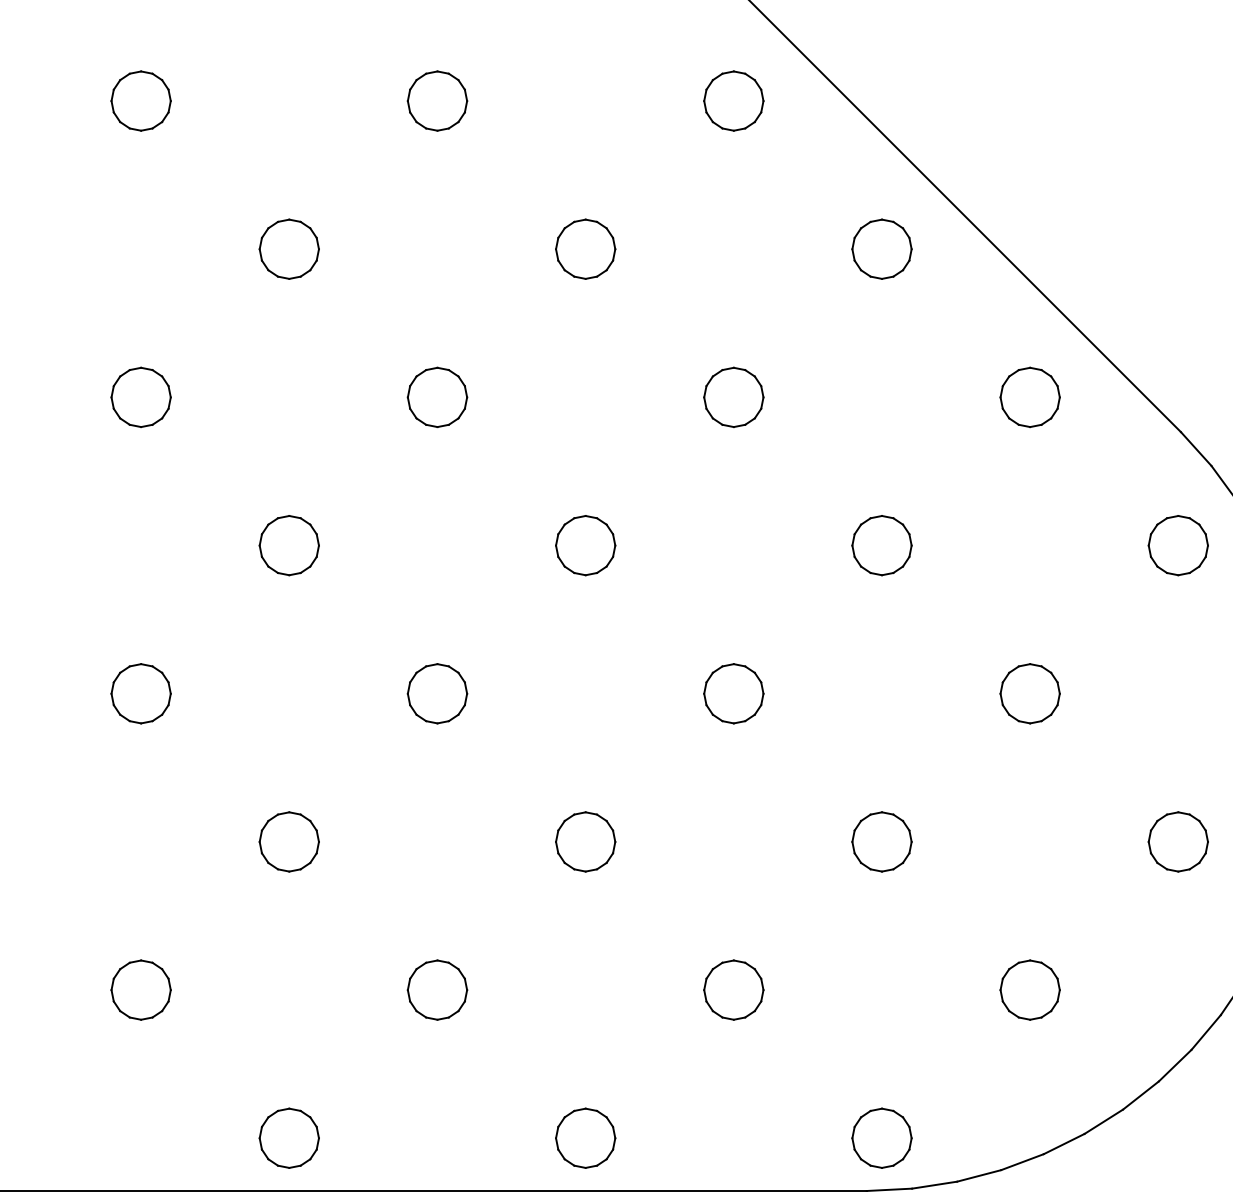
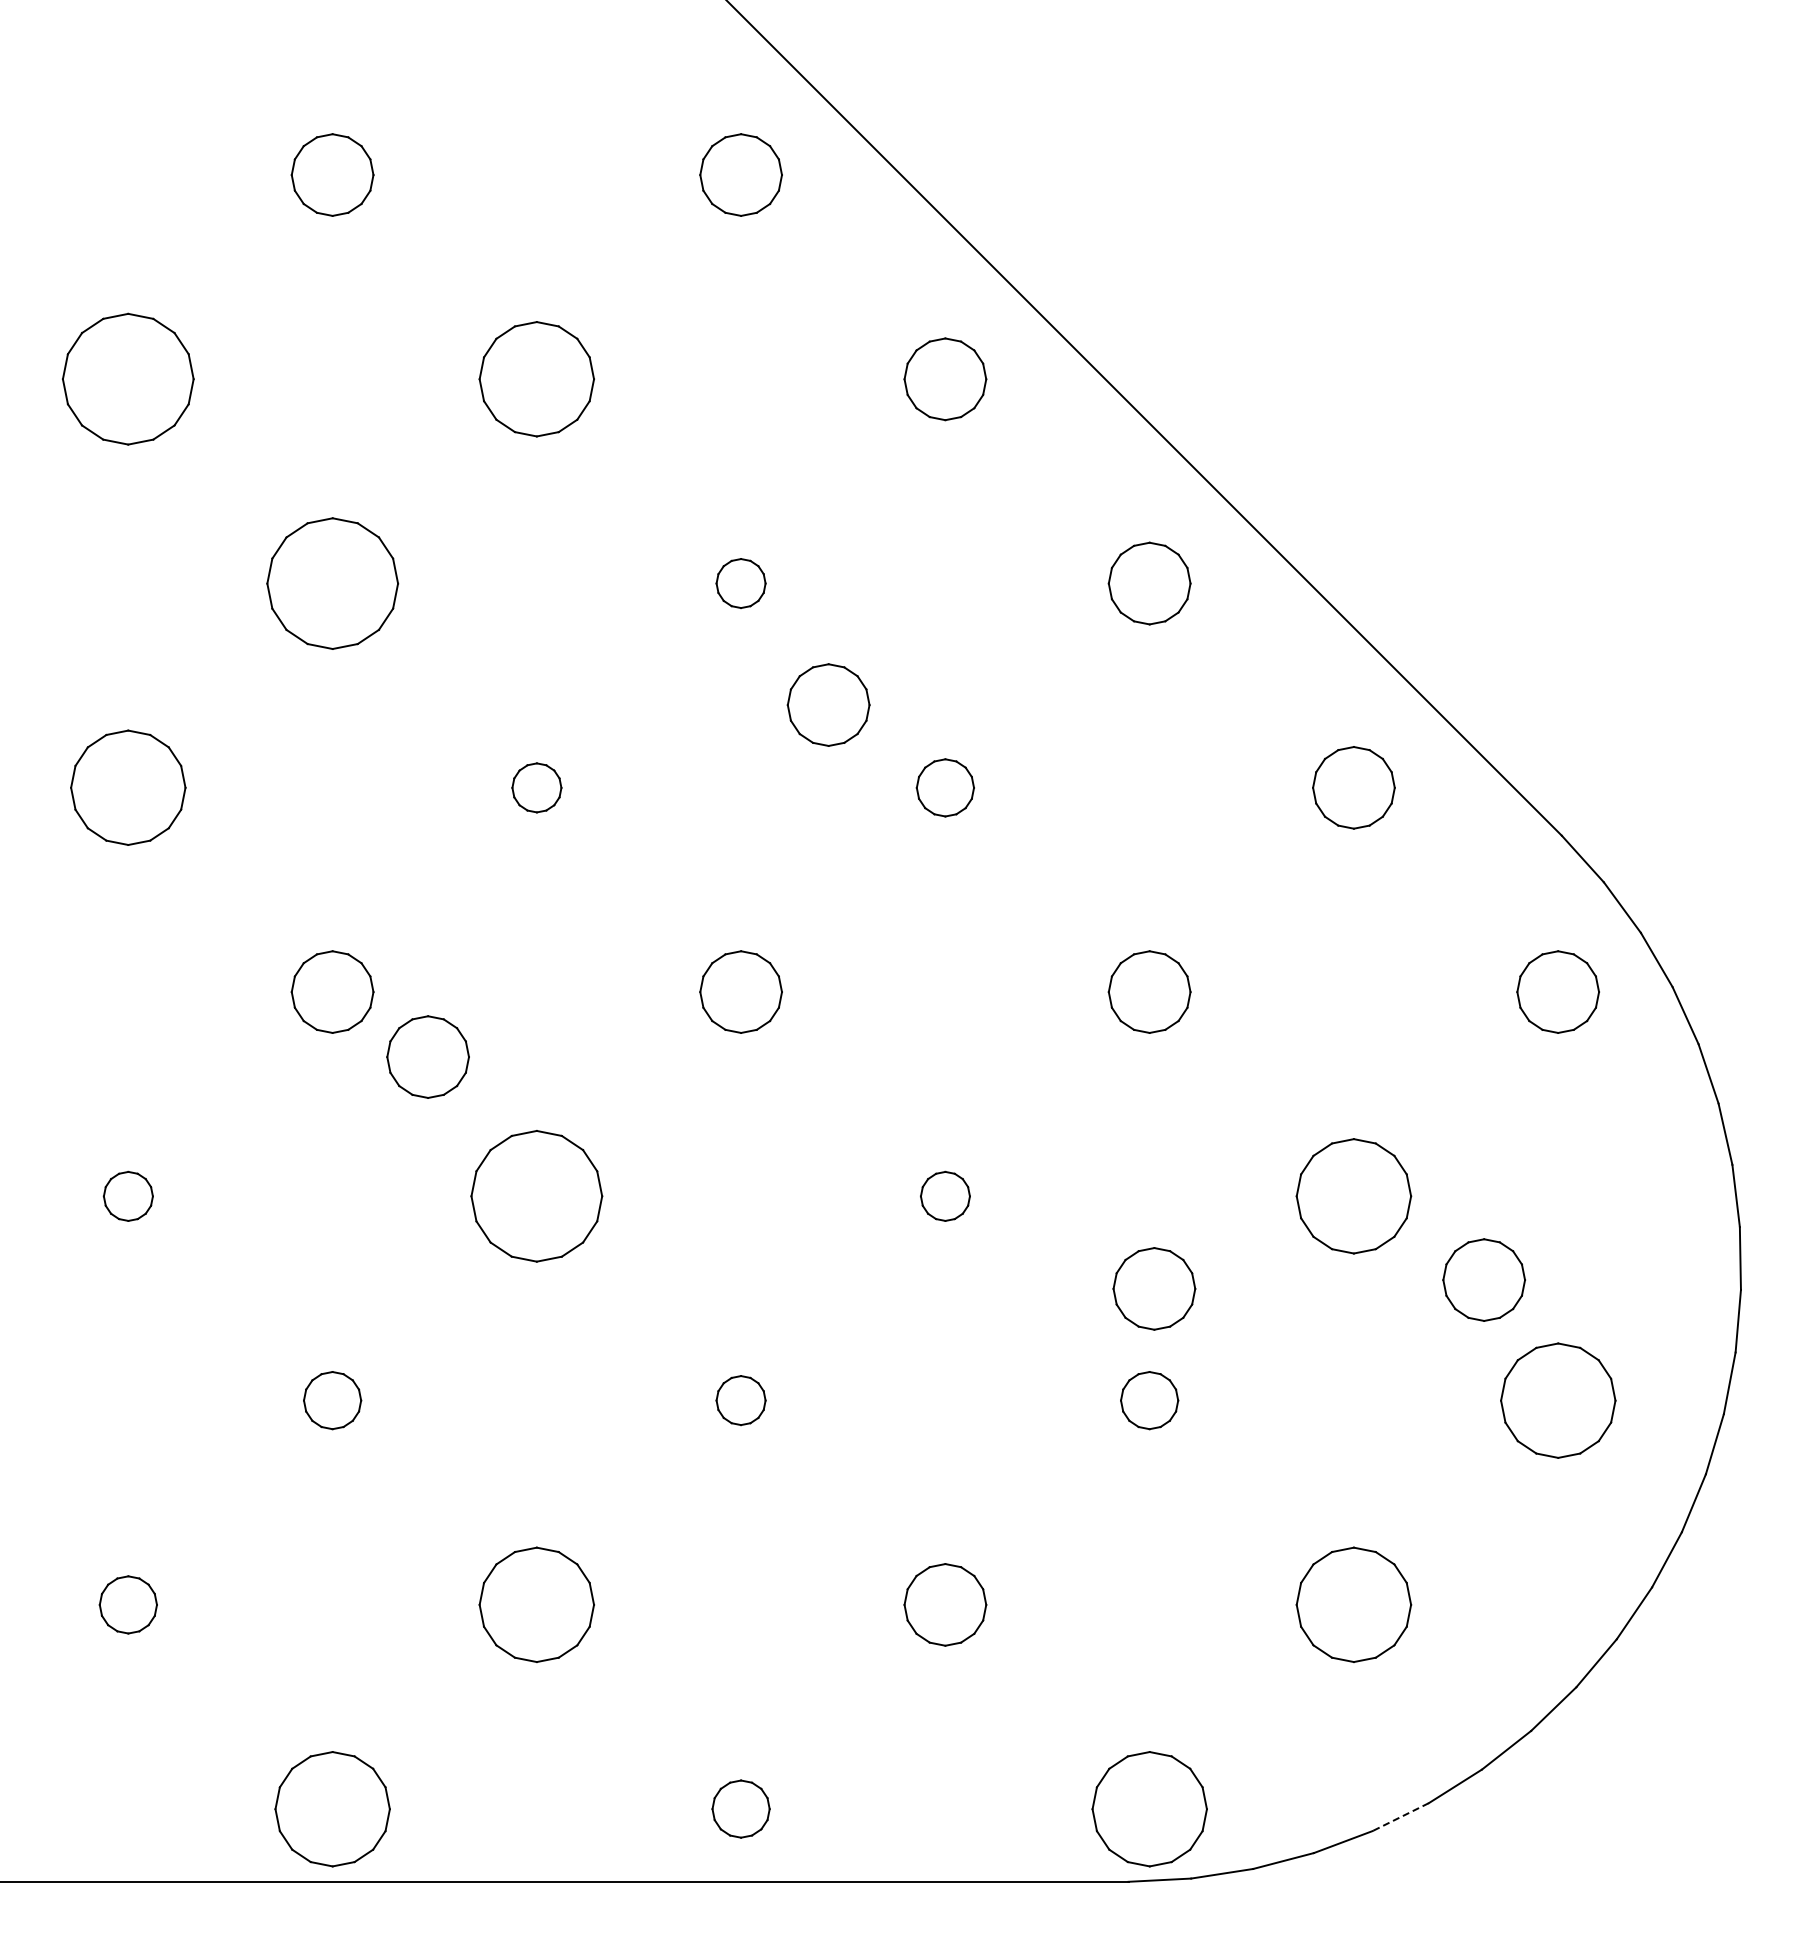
part: (141, 101) -> (128, 379), size x1.6
part: (437, 101) -> (536, 379), size x1.4
part: (289, 249) -> (332, 583), size x1.6
part: (585, 249) -> (740, 583), size x0.6
part: (649, 336) -> (828, 704), added
part: (141, 397) -> (128, 787), size x1.4
part: (437, 397) -> (536, 787), size x0.6
part: (733, 397) -> (945, 787), size x0.7
part: (358, 592) -> (427, 1056), added
part: (141, 693) -> (128, 1196), size x0.6
part: (437, 693) -> (536, 1196), size x1.6
part: (733, 693) -> (945, 1196), size x0.6
part: (1029, 693) -> (1353, 1196), size x1.4
part: (1124, 754) -> (1483, 1279), added
part: (885, 760) -> (1154, 1288), added
part: (289, 841) -> (332, 1400), size x0.7
part: (585, 841) -> (740, 1400), size x0.6
part: (881, 841) -> (1149, 1400), size x0.7
part: (1177, 841) -> (1557, 1400), size x1.4
part: (141, 989) -> (128, 1604), size x0.7
part: (437, 989) -> (536, 1604), size x1.4
part: (1029, 989) -> (1353, 1604), size x1.4
part: (289, 1137) -> (332, 1808), size x1.4
part: (585, 1137) -> (740, 1808), size x0.7
part: (881, 1137) -> (1149, 1808), size x1.4
line: (1063, 1144) -> (1400, 1817), solid -> dashed

